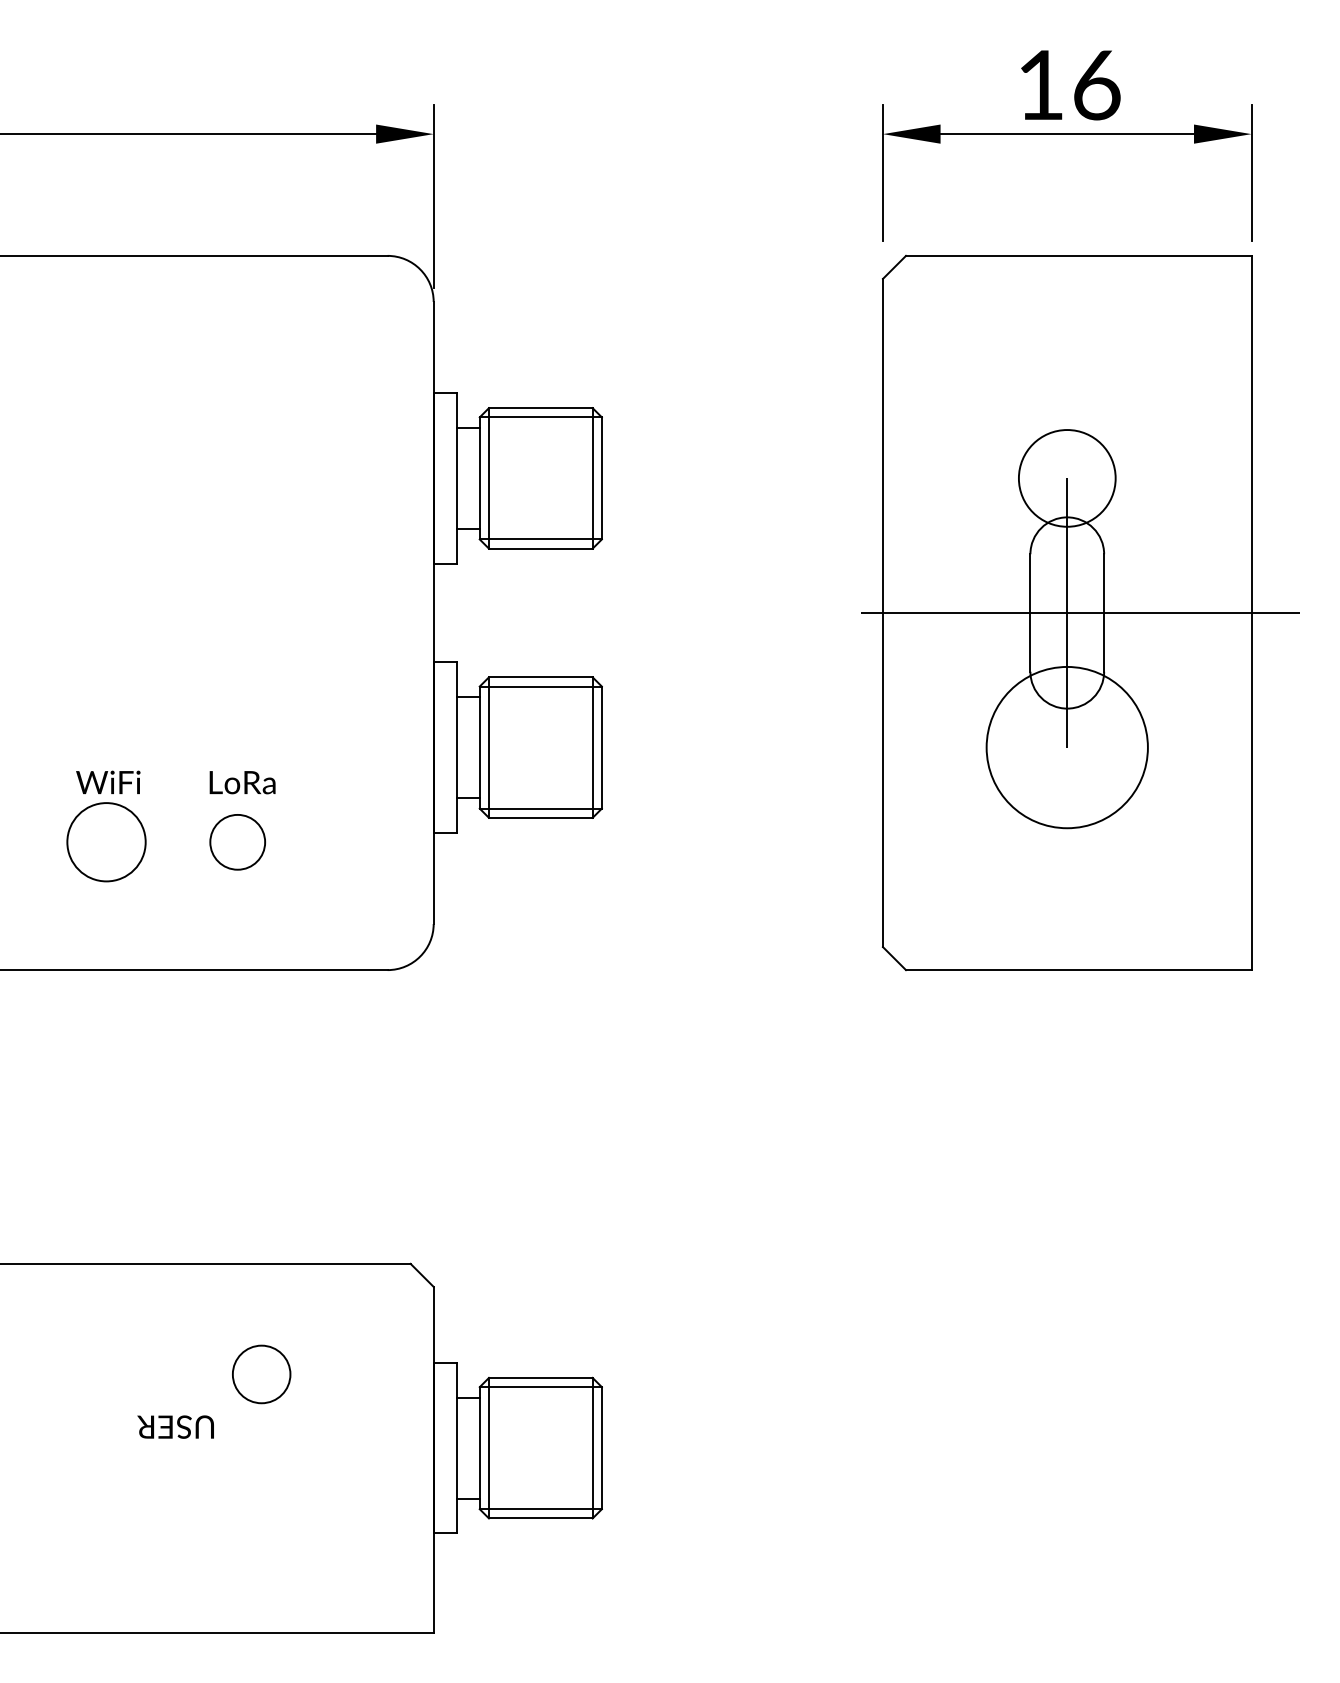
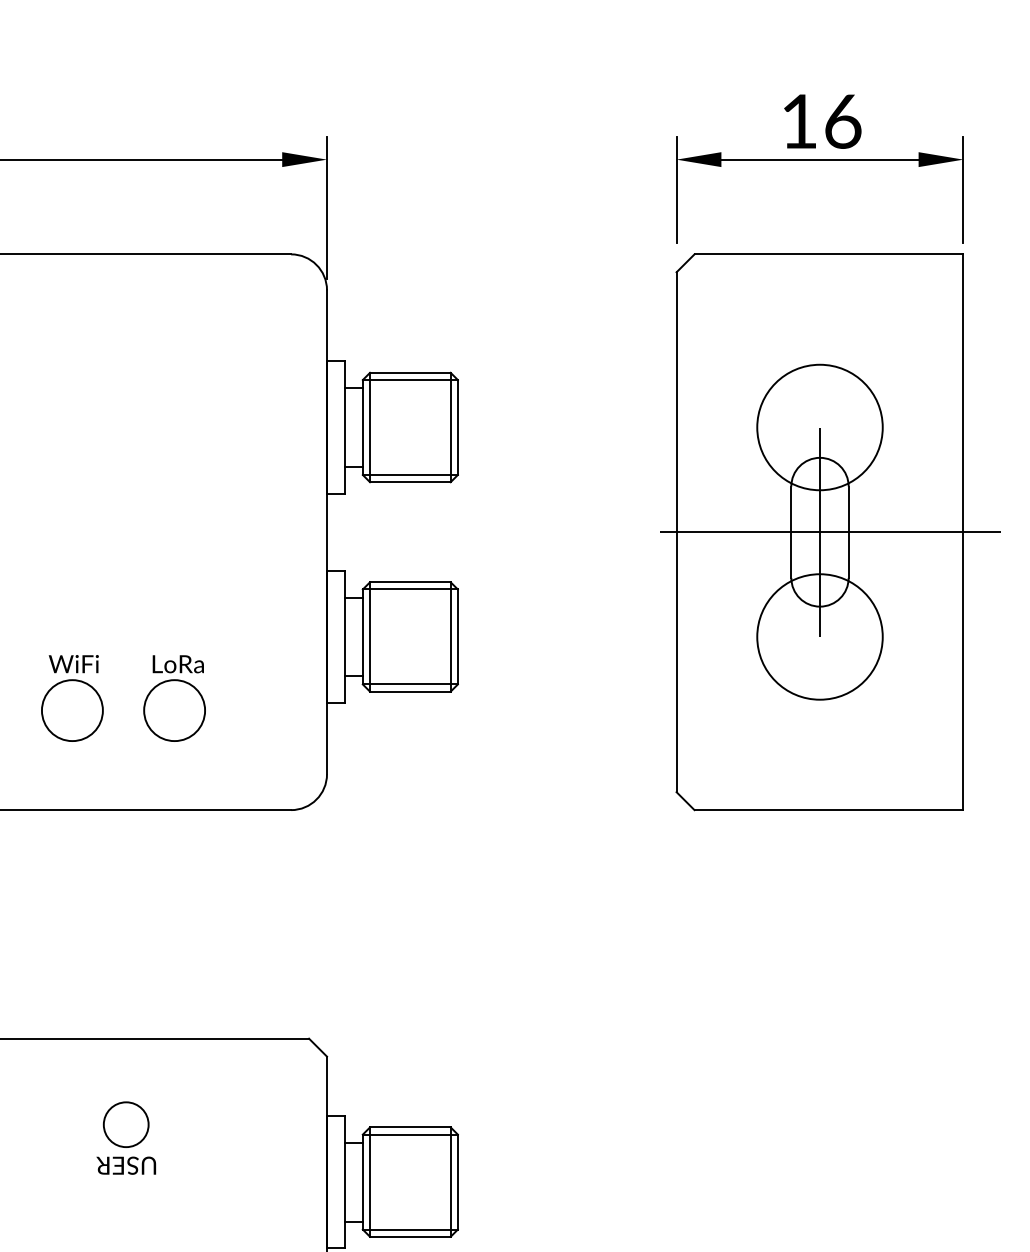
circle: (1066, 478) -> (819, 427), size x1.67
circle: (237, 842) -> (174, 710), size x1.43
circle: (261, 1374) -> (126, 1124), moved

